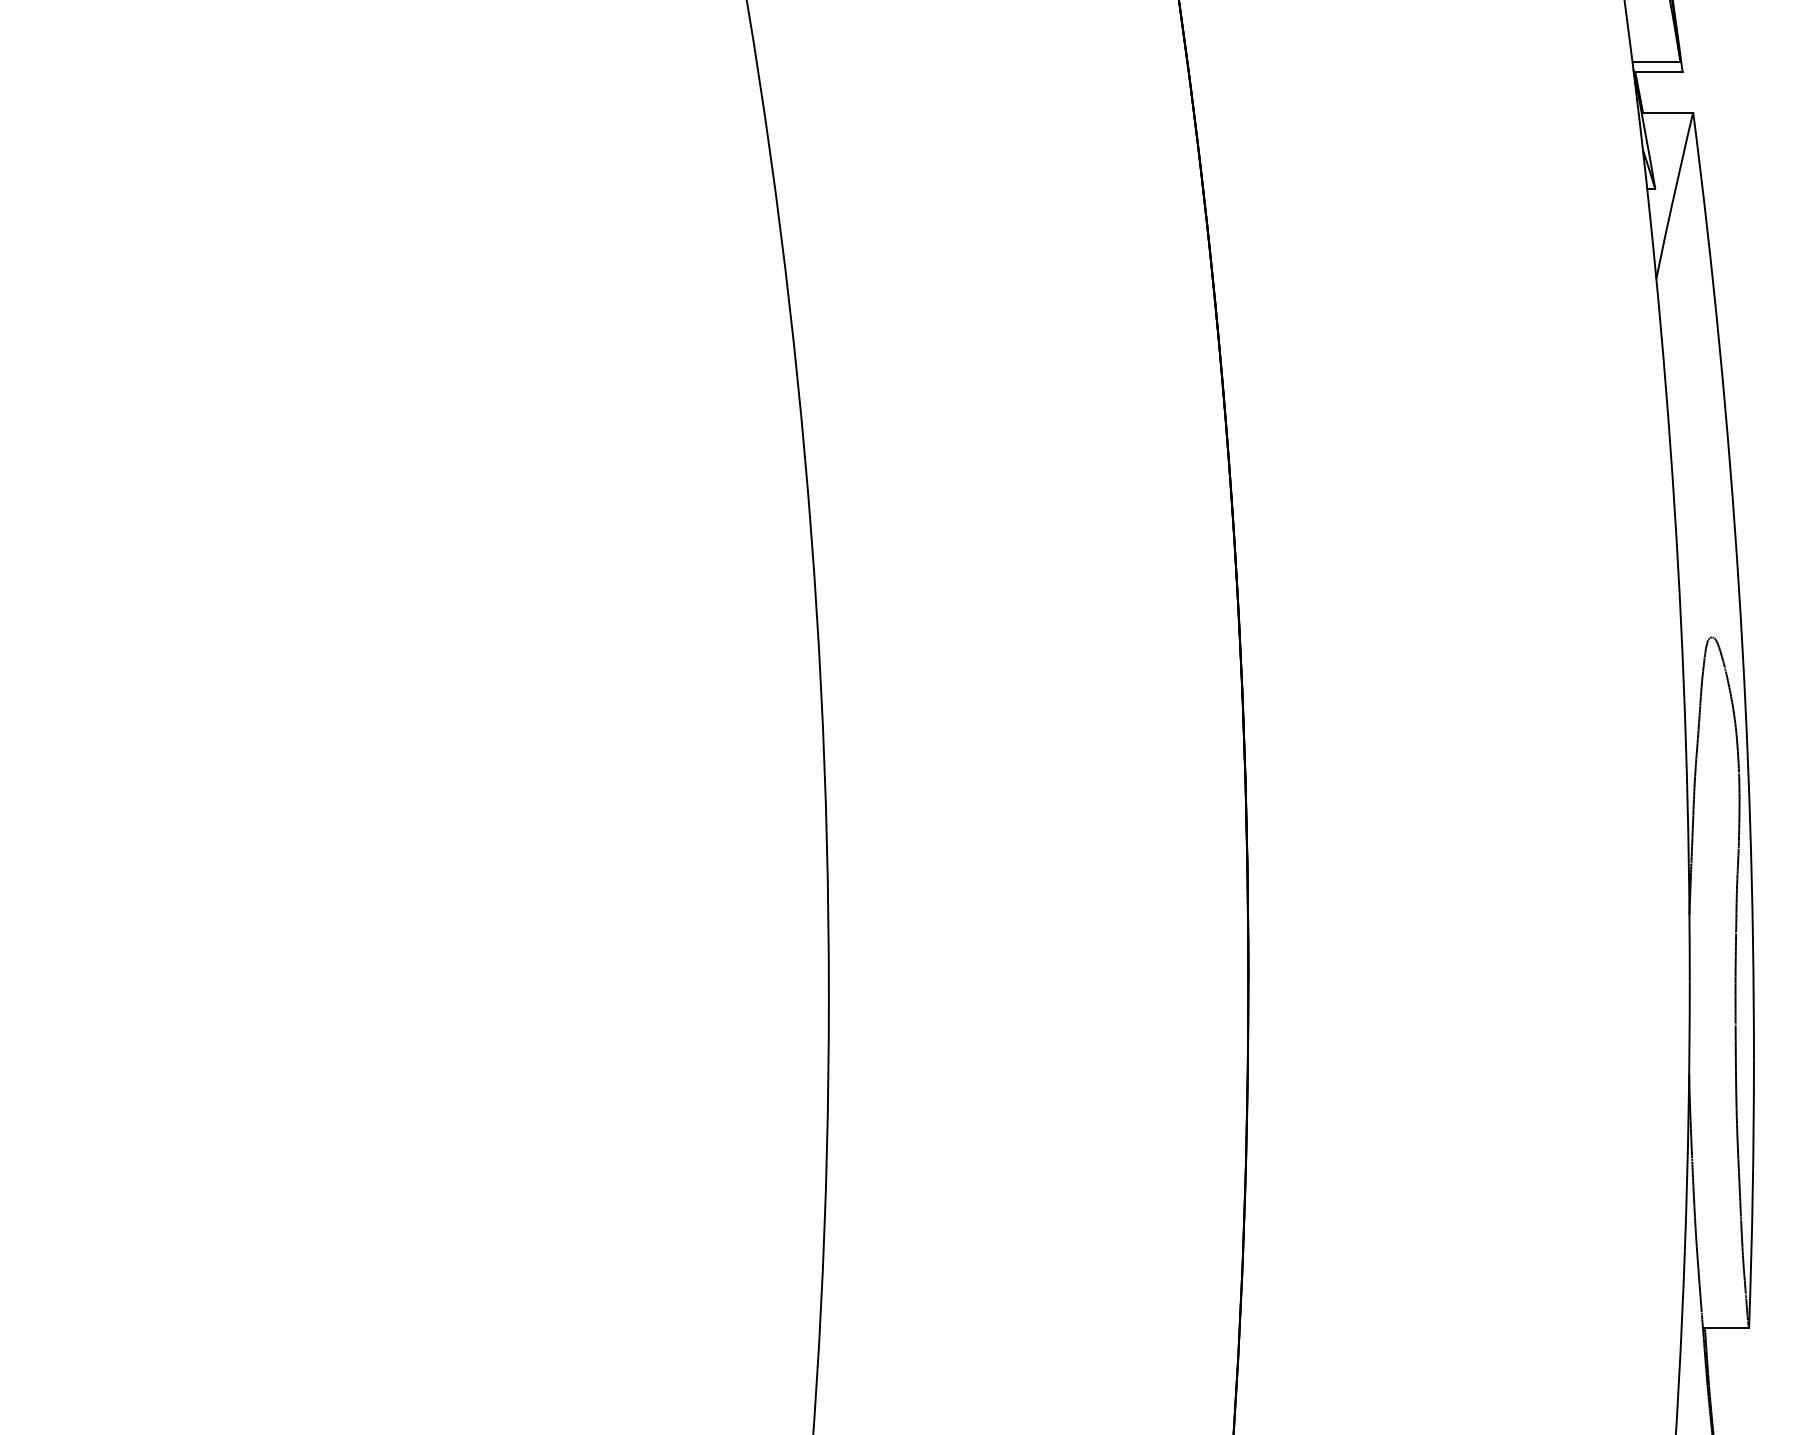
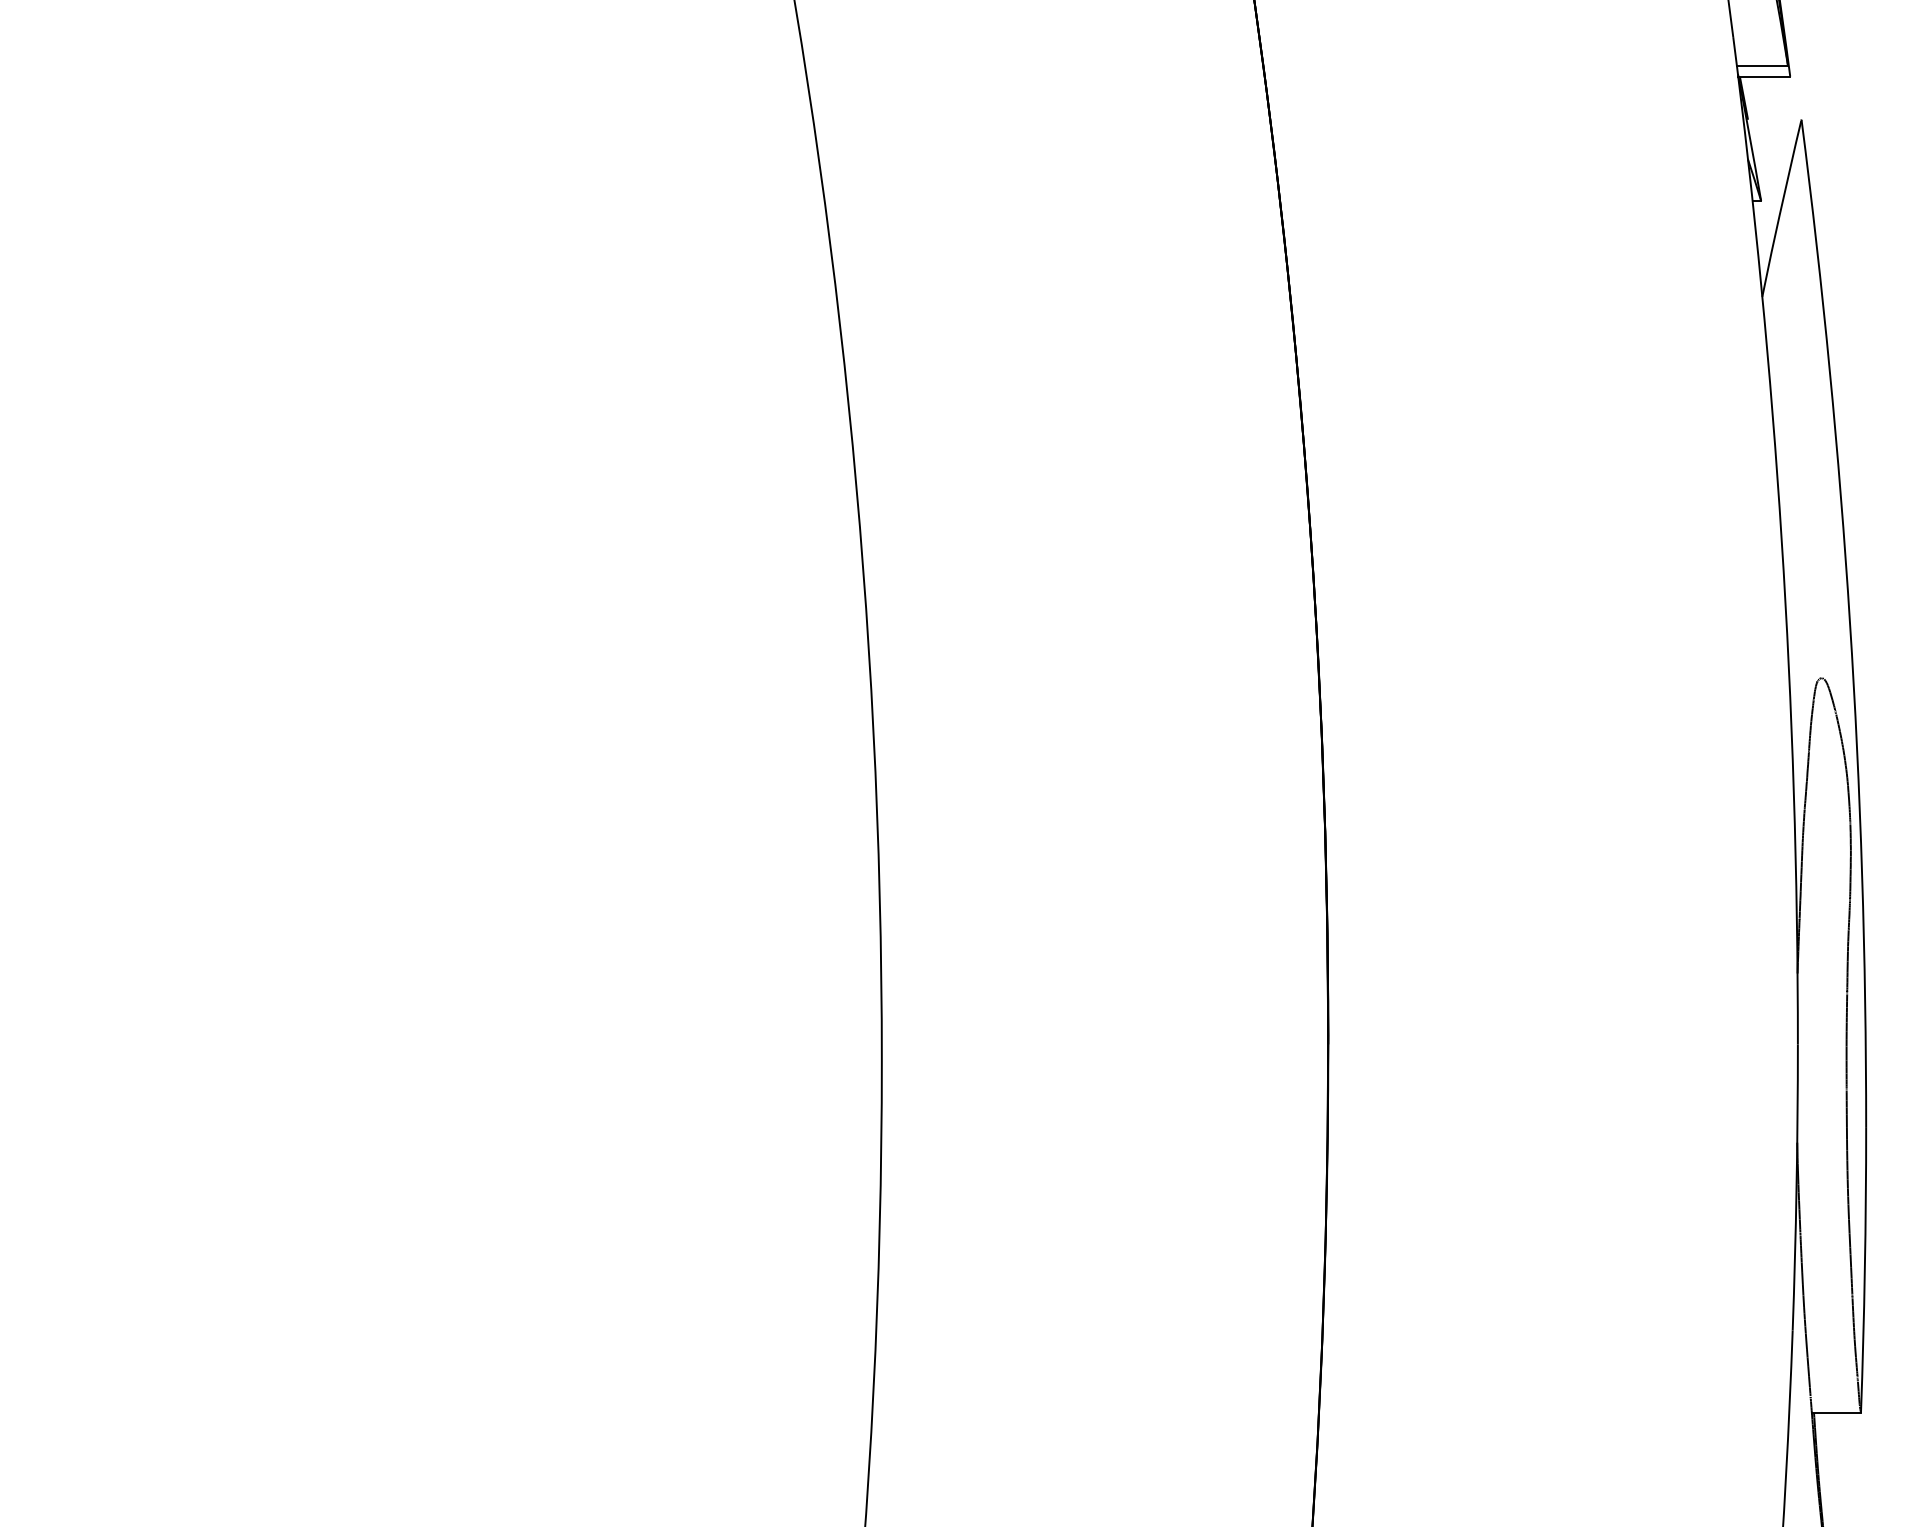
line: (1666, 112) -> (1773, 119), removed

